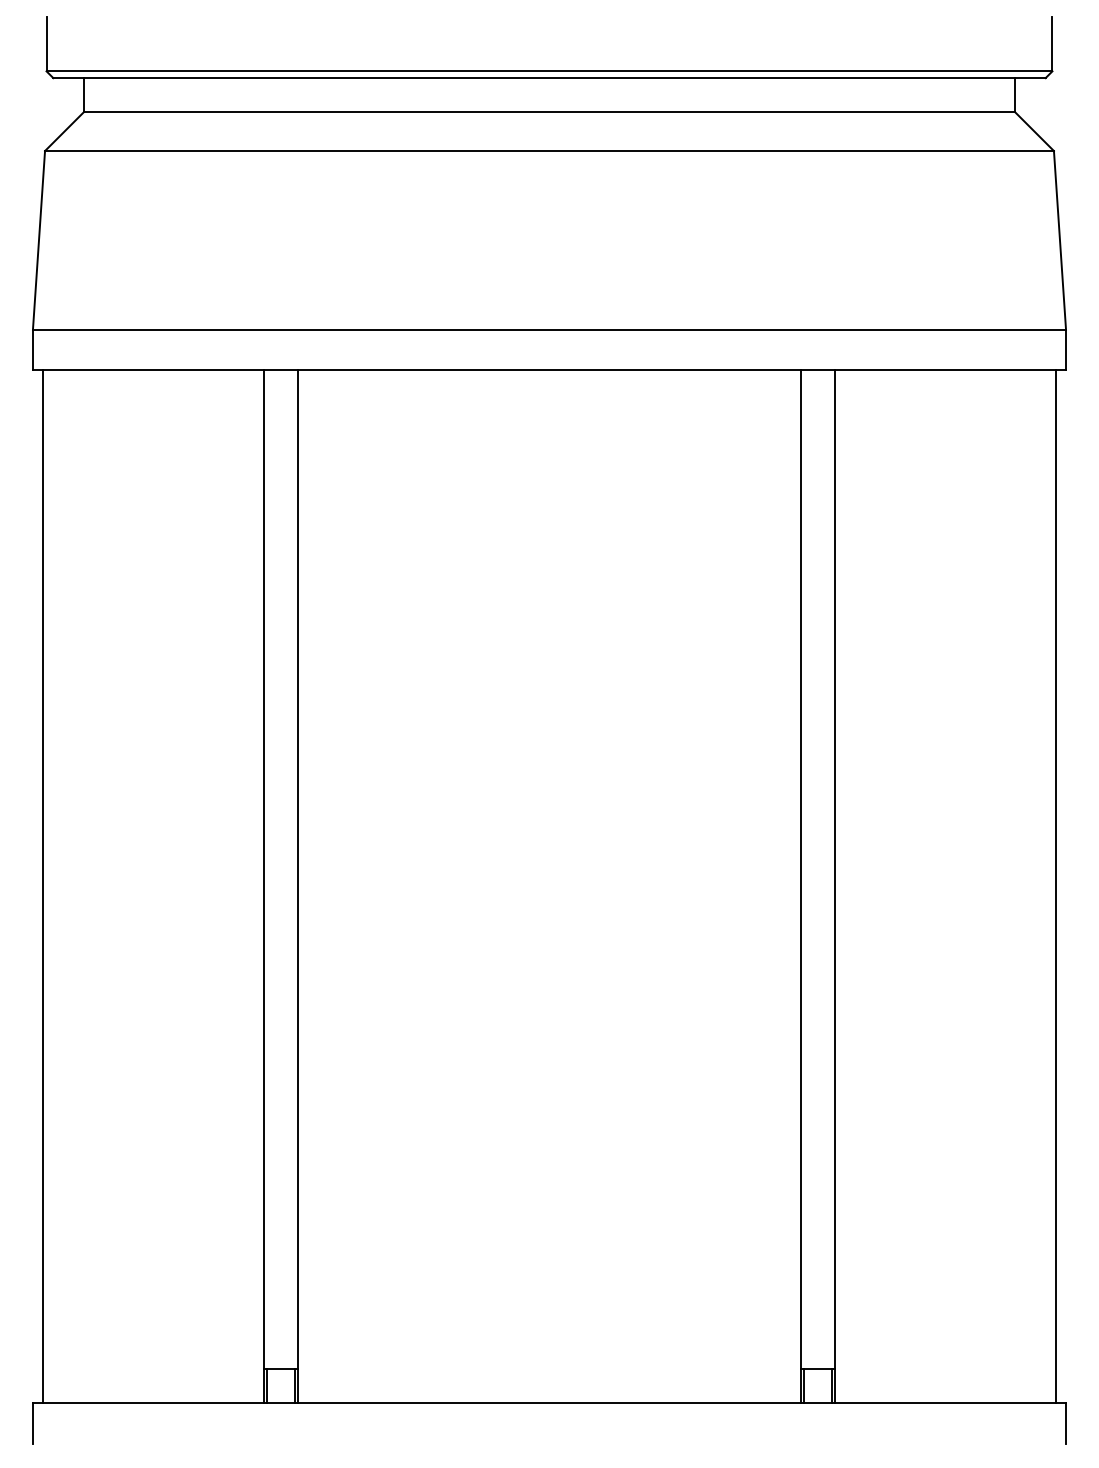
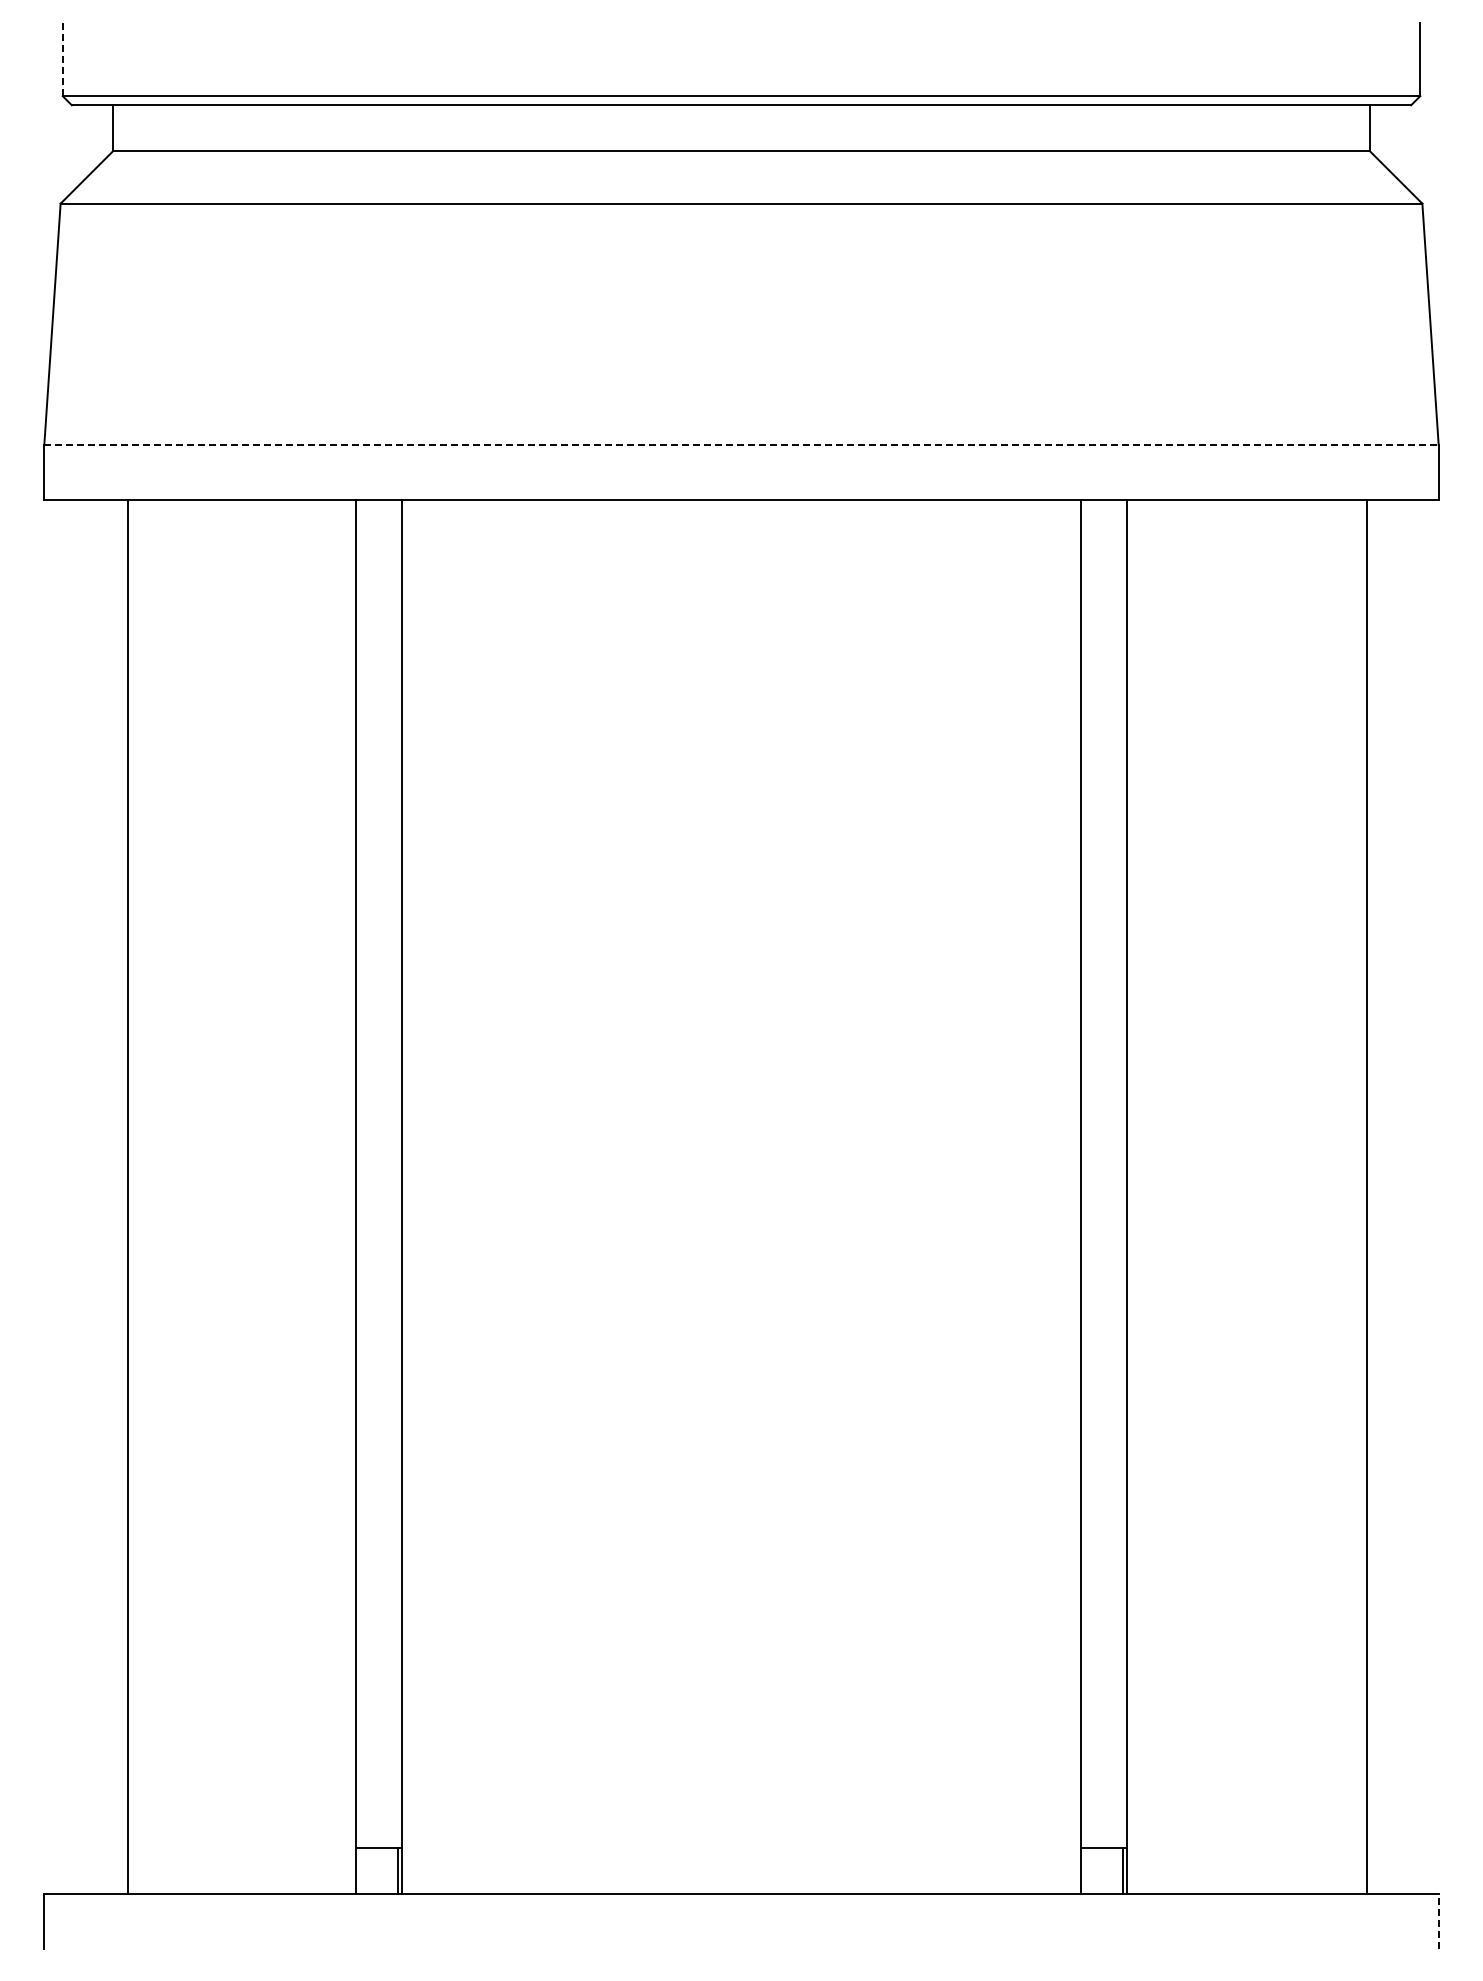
line: (46, 44) -> (62, 59), solid -> dashed
line: (549, 329) -> (741, 444), solid -> dashed
line: (43, 886) -> (128, 1196), moved
line: (1055, 886) -> (1366, 1196), moved
line: (266, 1386) -> (359, 1871), removed
line: (803, 1386) -> (1084, 1871), removed
line: (1065, 1423) -> (1438, 1921), solid -> dashed

